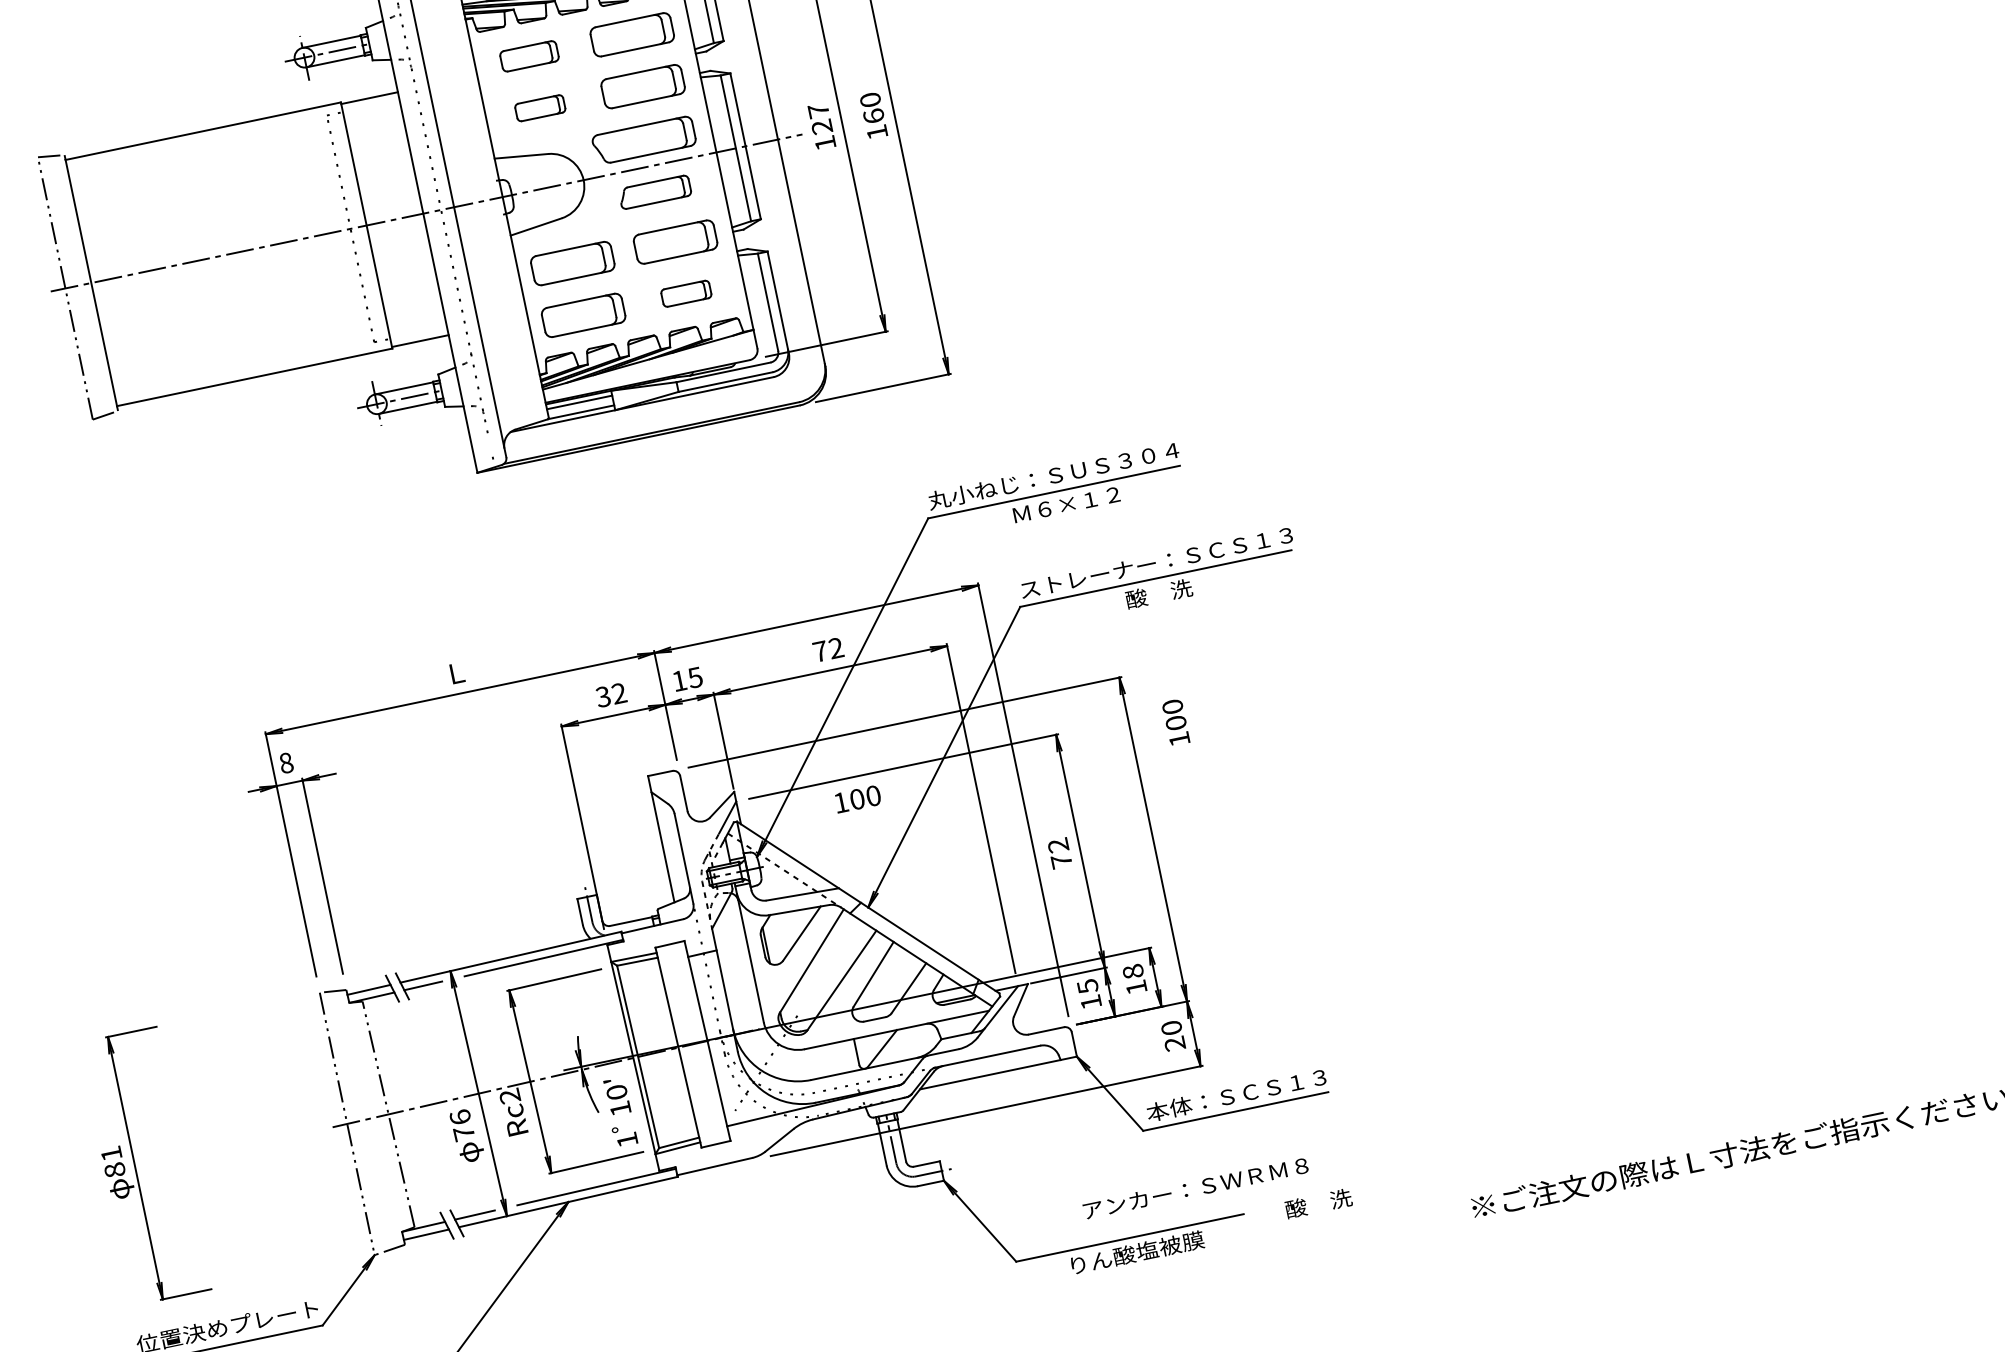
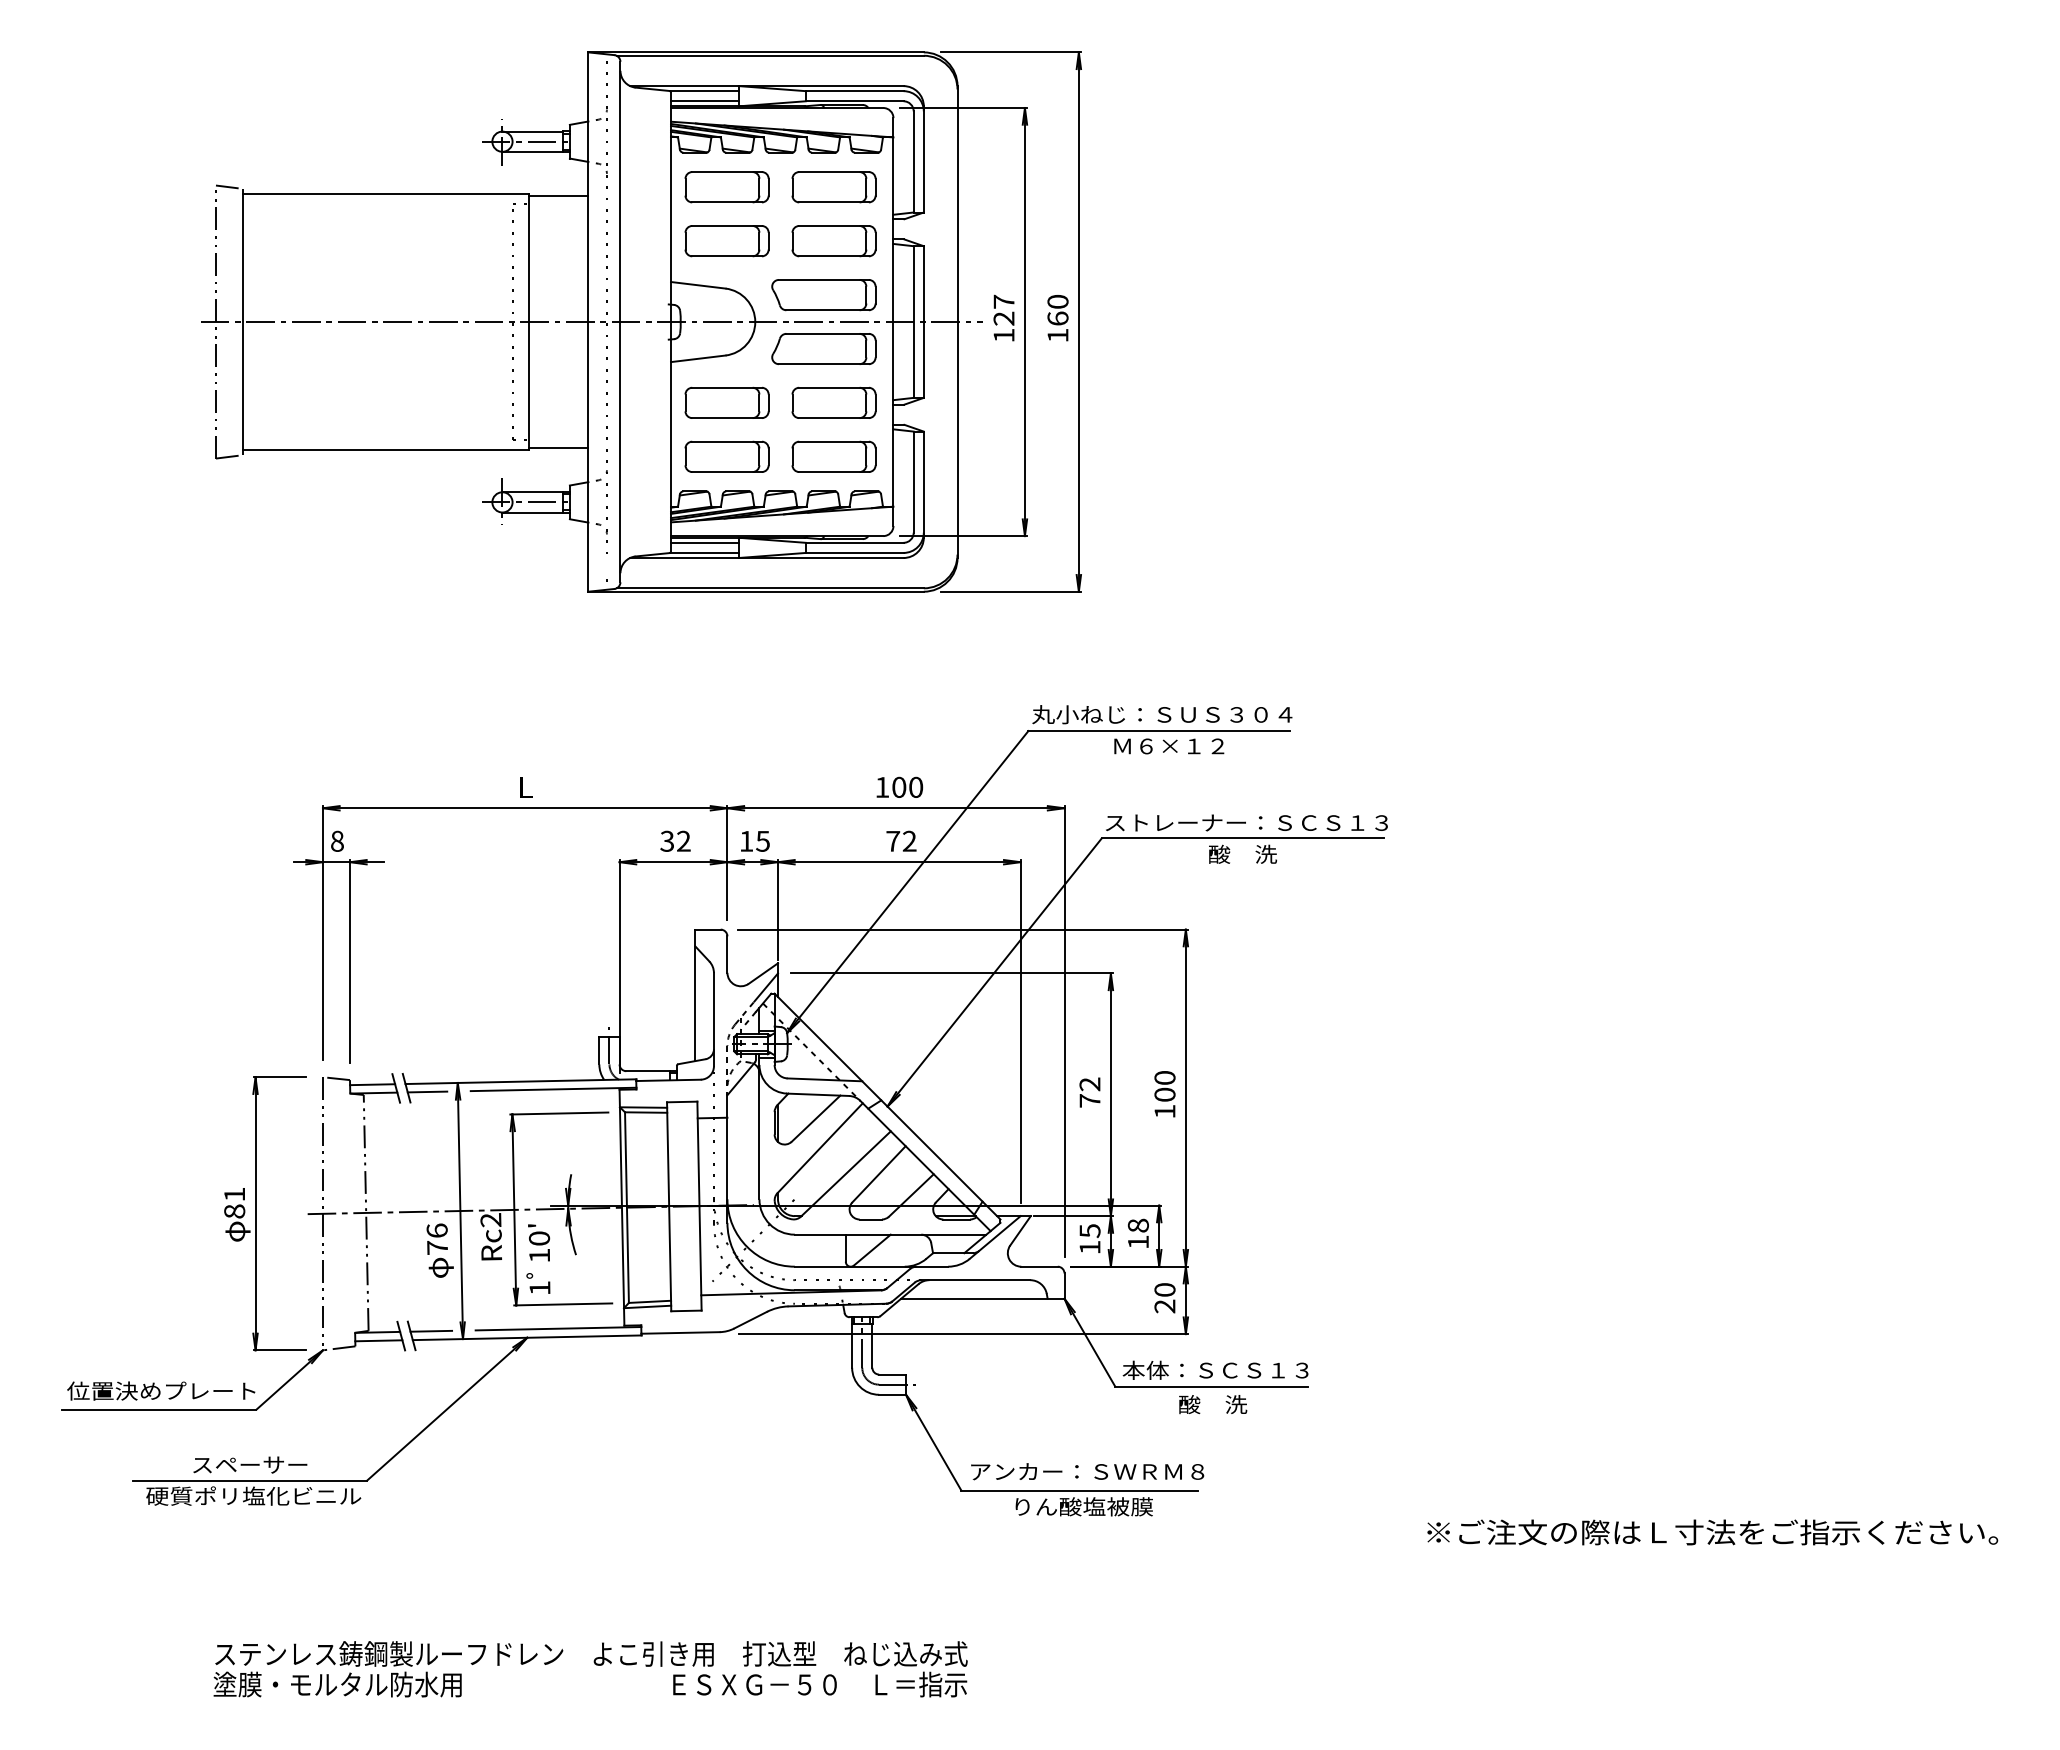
part: (528, 56) -> (726, 187), size x1.43
part: (539, 108) -> (726, 241), size x1.67
part: (654, 191) -> (823, 348), size x1.43
part: (685, 293) -> (833, 456), size x1.67
text: (1175, 722) -> (1164, 1094), moved
text: (857, 798) -> (899, 786), moved
text: (620, 1111) -> (538, 1258), moved
part: (136, 1167) -> (256, 1213), moved
text: (1195, 1188) -> (1087, 1471), moved
text: (1319, 1203) -> (1213, 1404), moved

